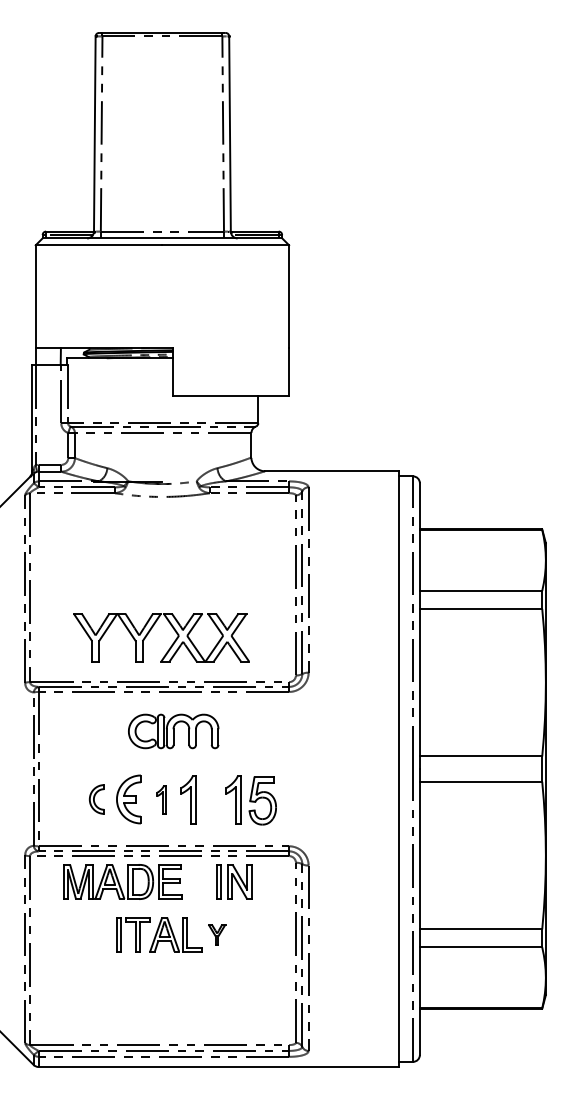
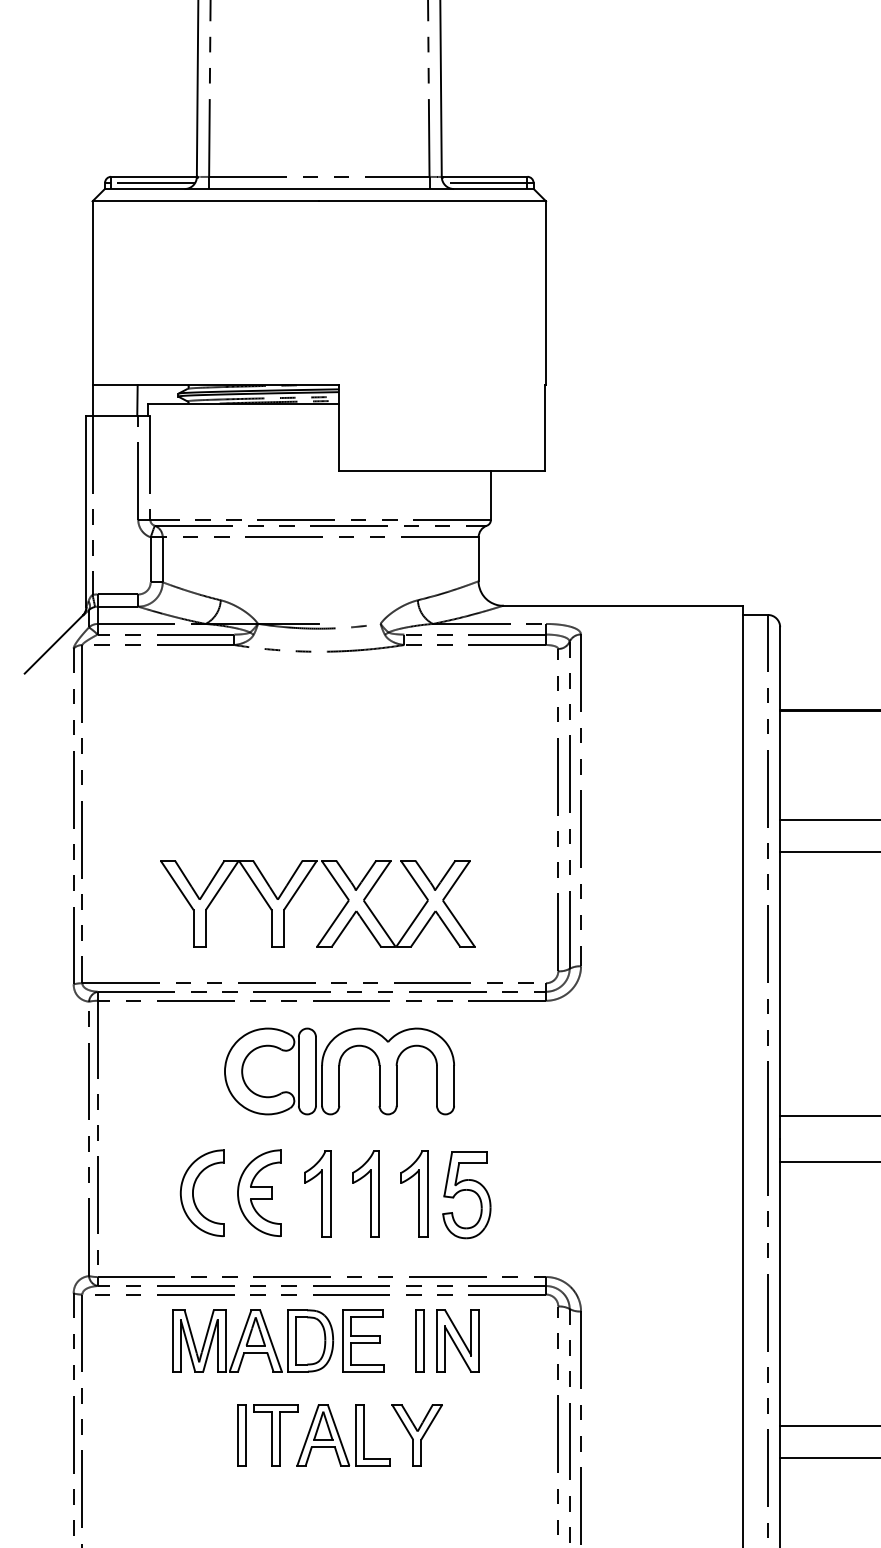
part: (173, 731) -> (339, 1071), size x1.43
part: (96, 799) -> (201, 1193), size x1.67
part: (161, 799) -> (317, 1193), size x1.67
part: (250, 800) -> (444, 1195), moved
part: (122, 881) -> (278, 1340), moved
part: (216, 934) -> (416, 1434), size x1.67

